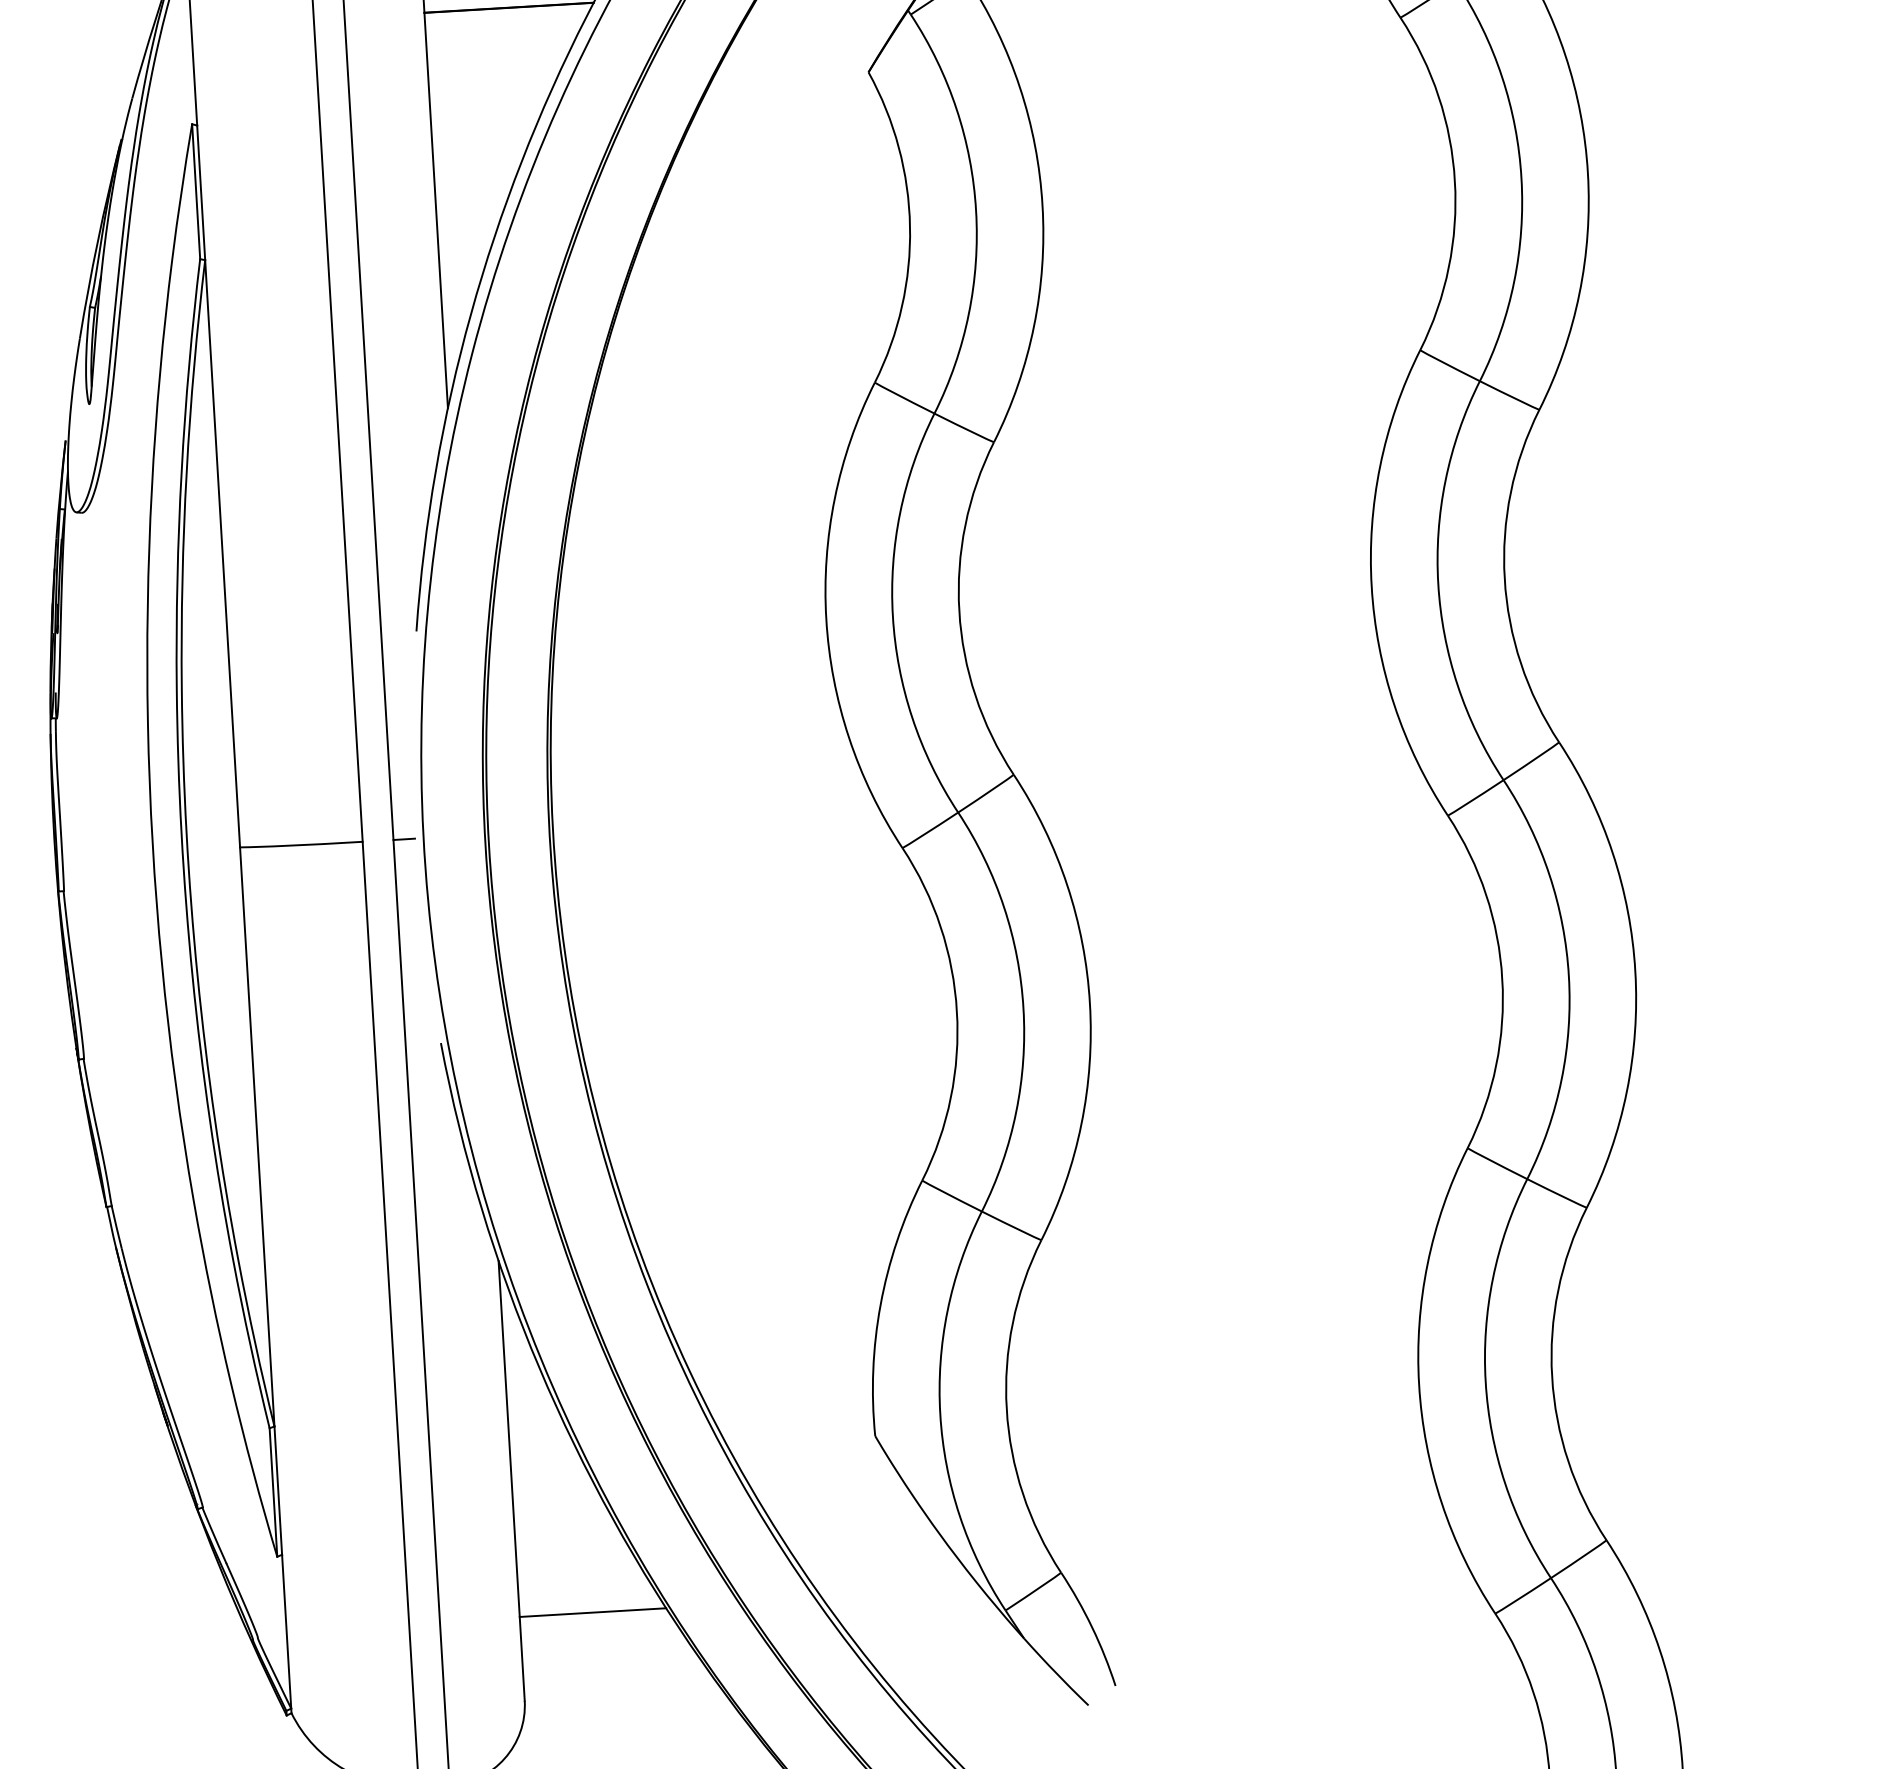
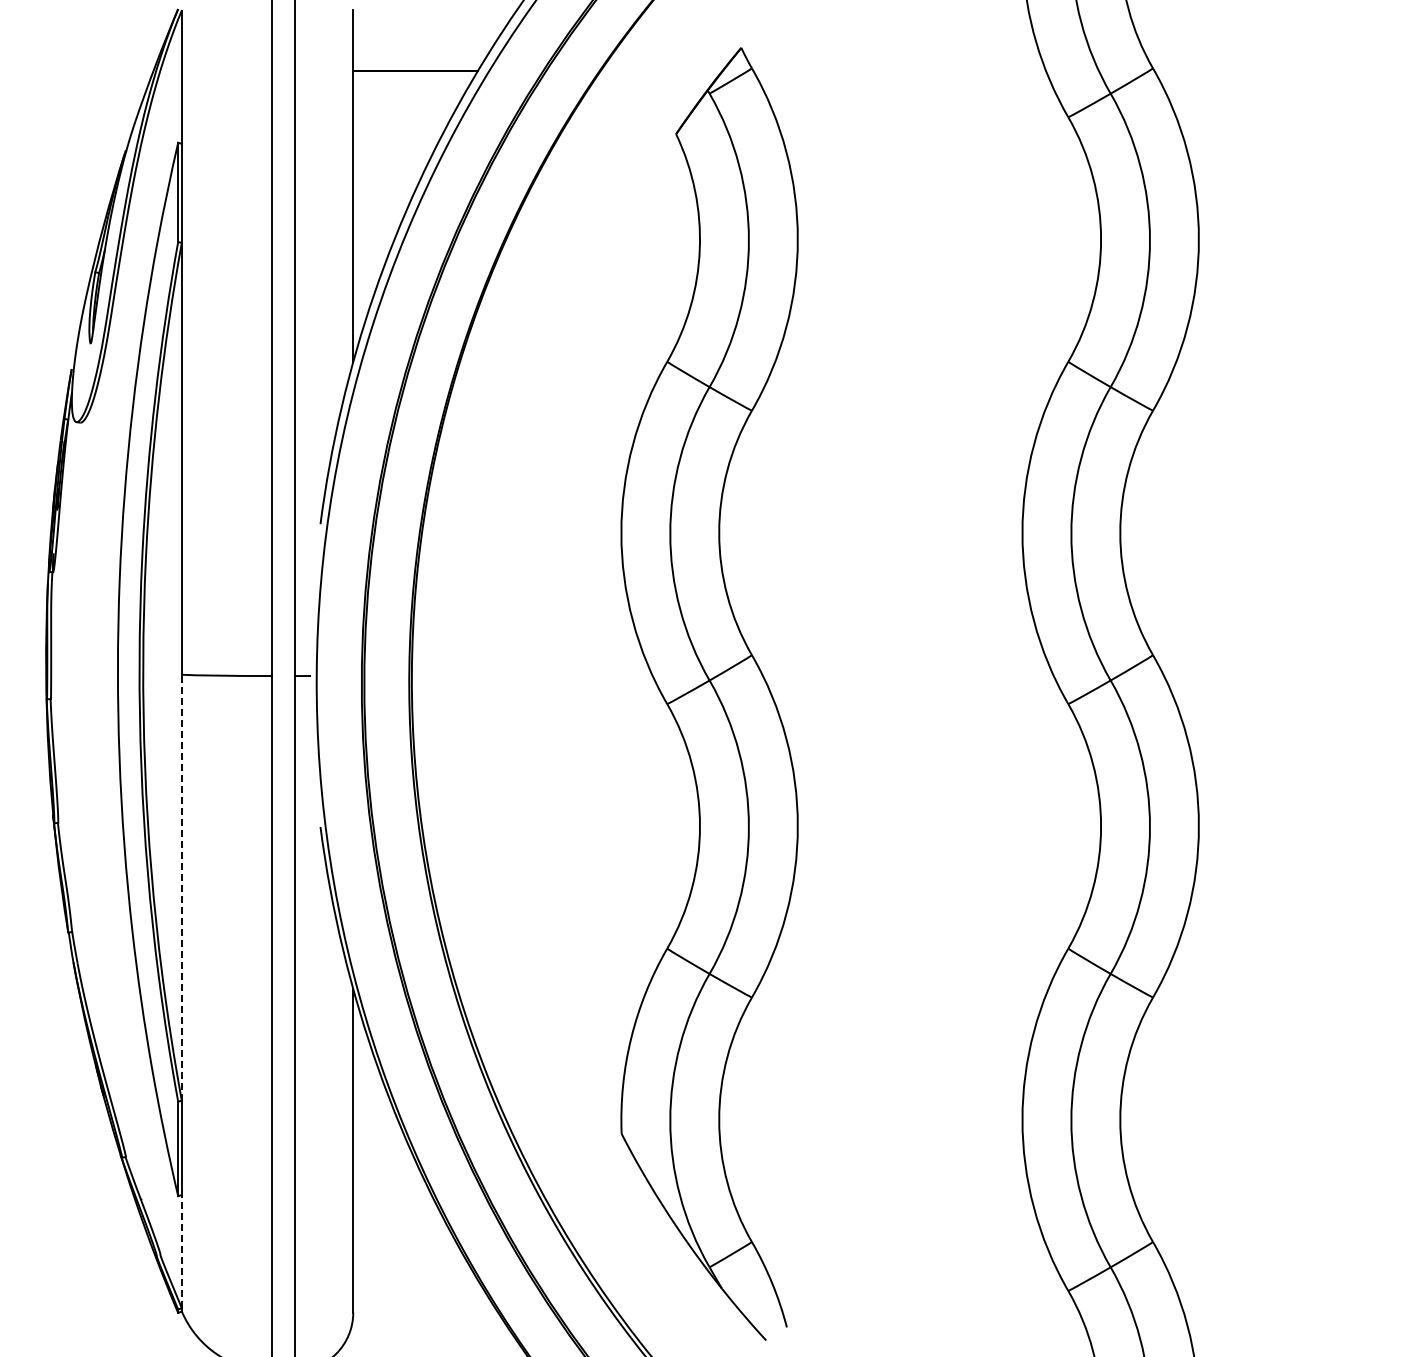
line: (256, 1136) -> (181, 887), solid -> dashed
line: (592, 1612) -> (406, 1250), removed
line: (286, 1631) -> (181, 1251), solid -> dashed

